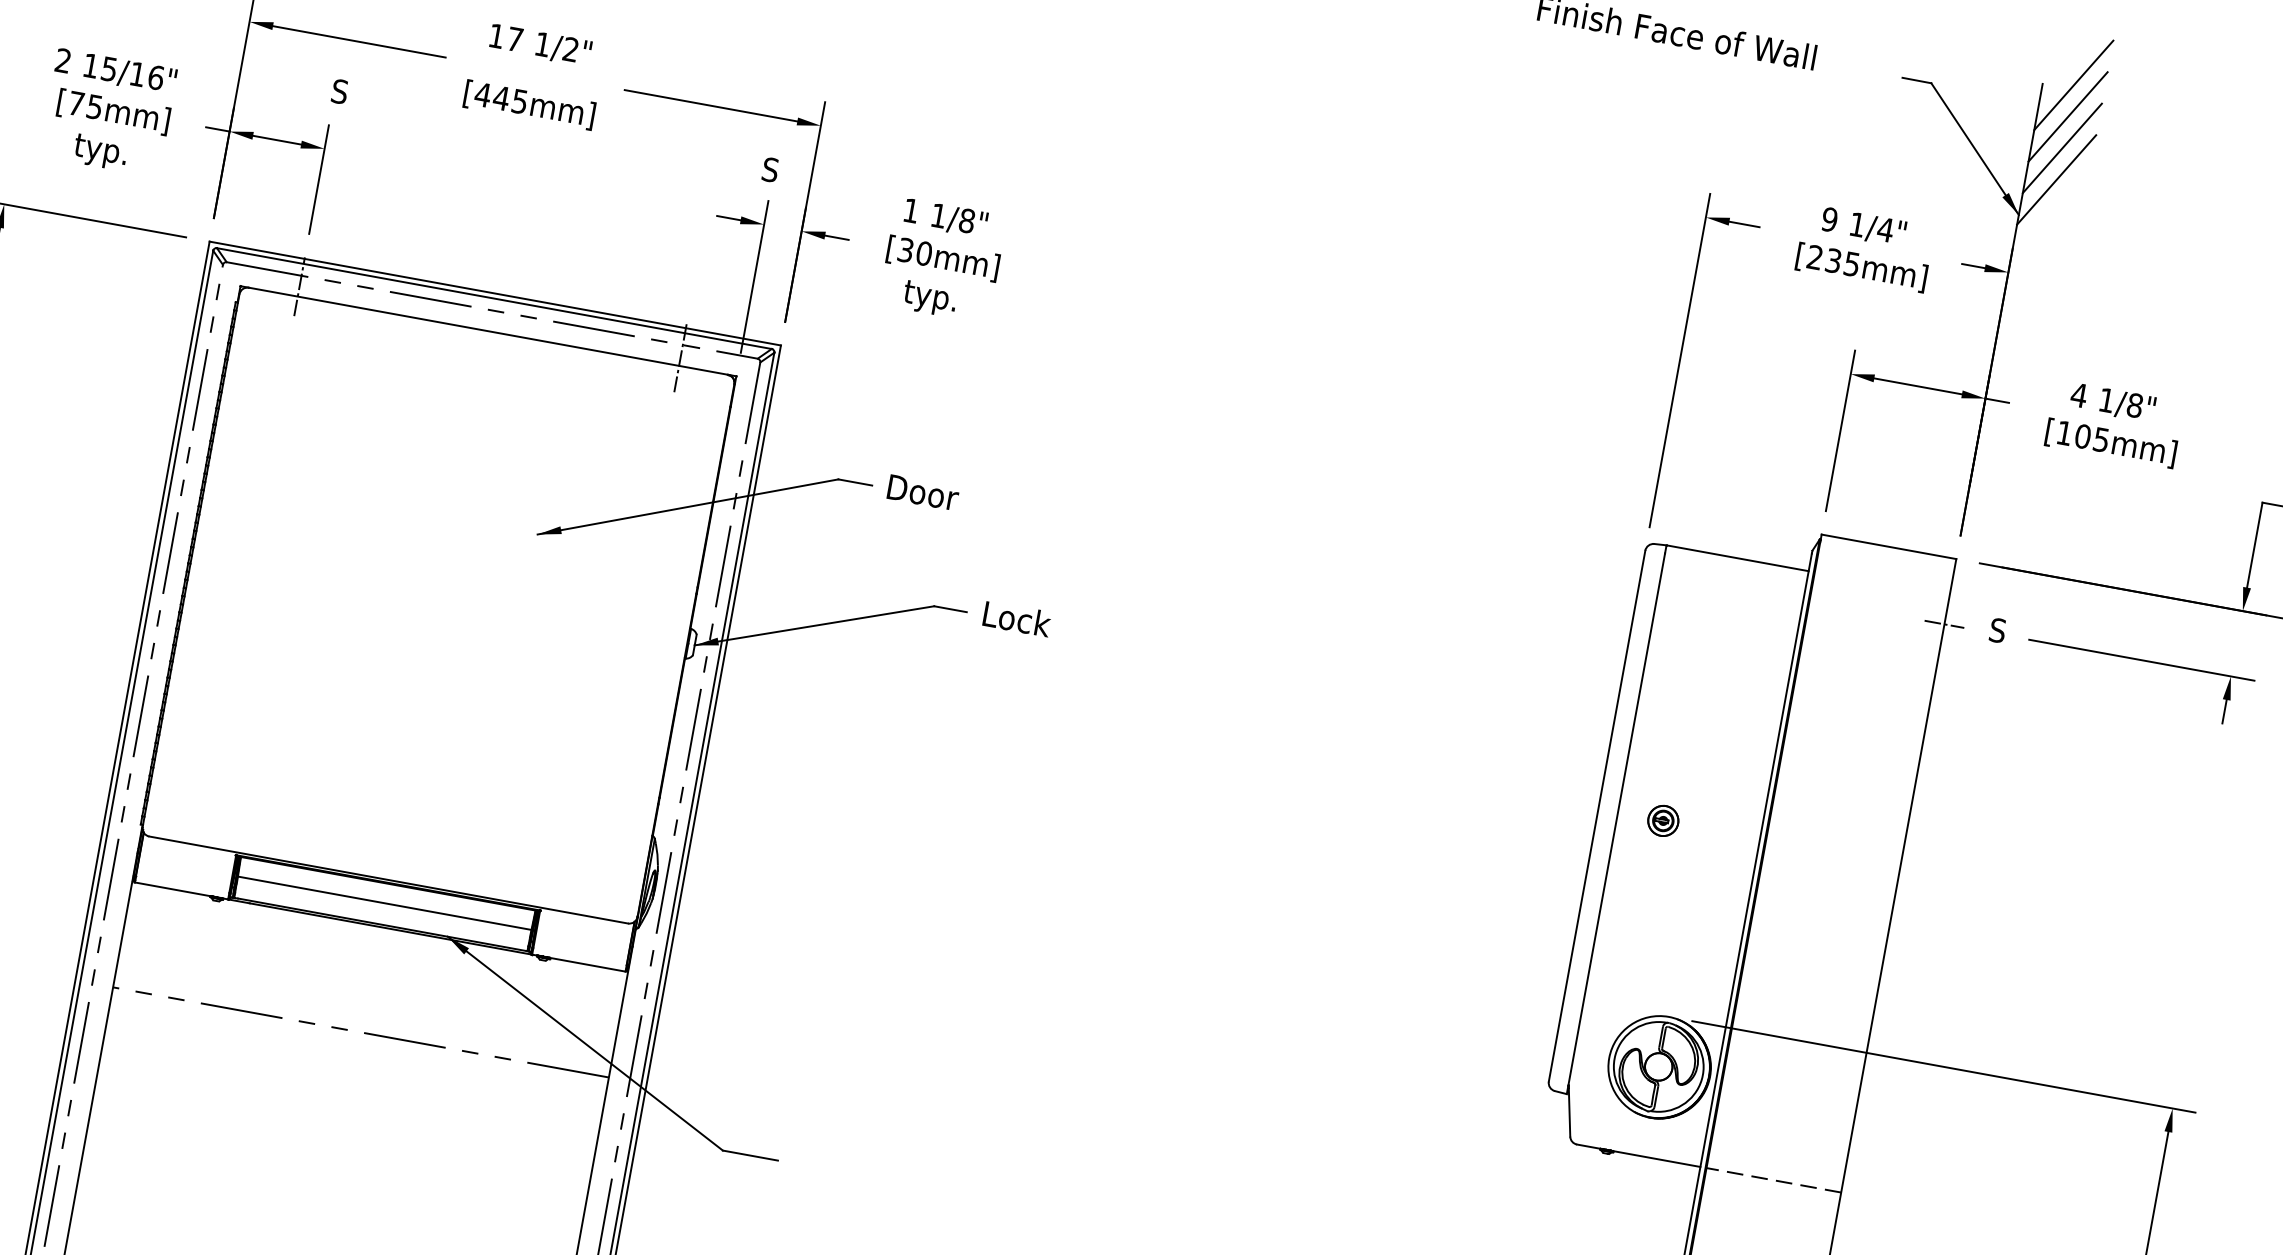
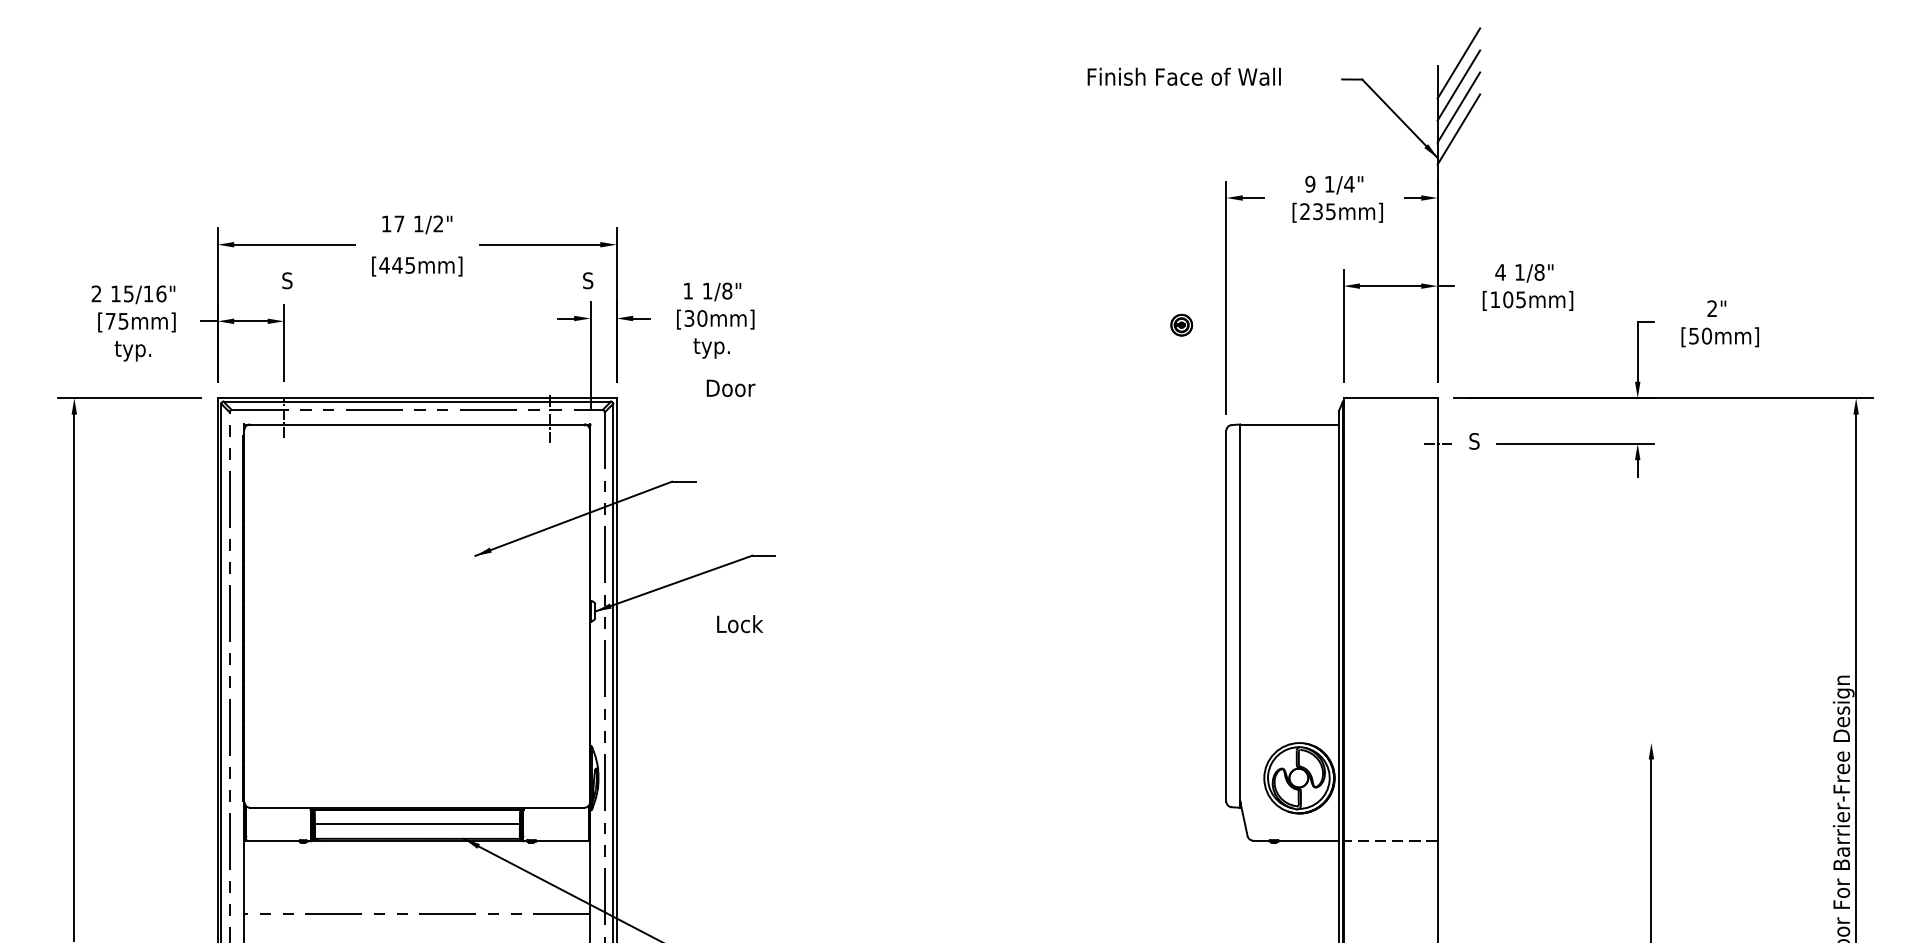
text: (922, 492) -> (730, 388), moved
text: (1017, 619) -> (740, 624), moved
part: (1663, 819) -> (1181, 324), moved
line: (1943, 1067) -> (1491, 743), removed

